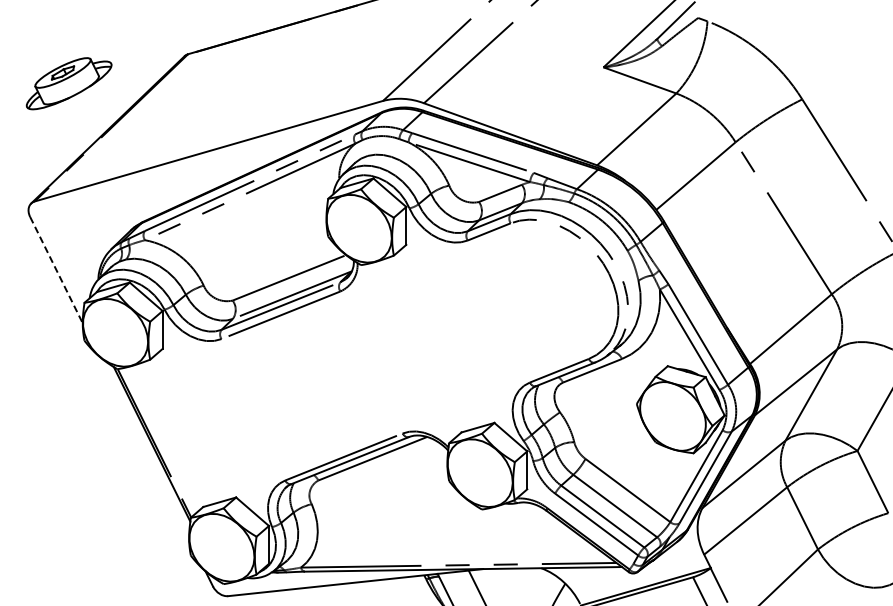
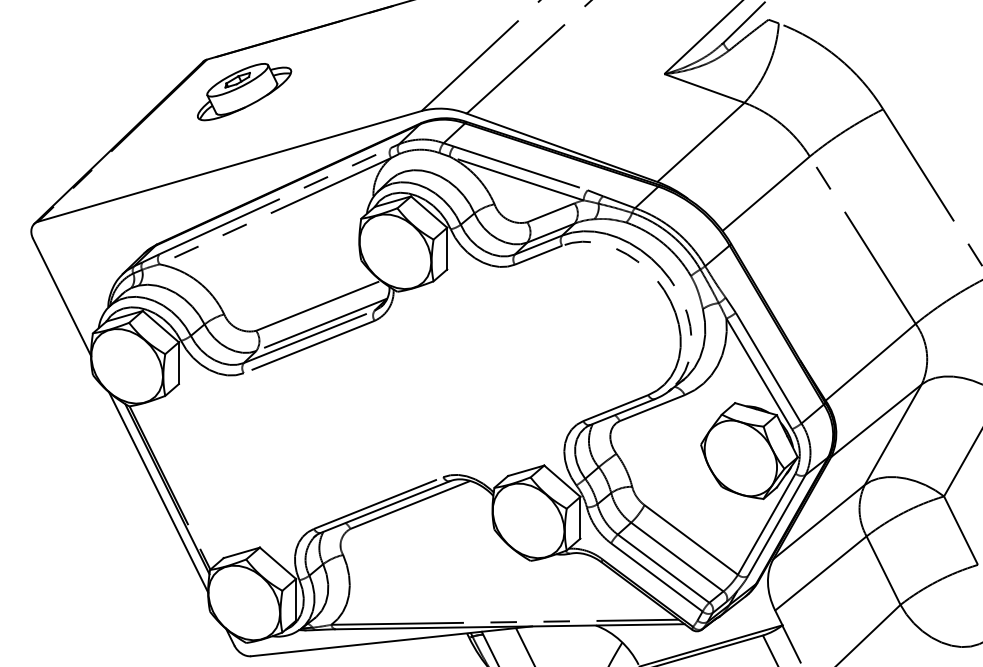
part: (68, 83) -> (243, 91), moved
line: (56, 270) -> (62, 297), dashed -> solid
line: (144, 447) -> (158, 492), added

